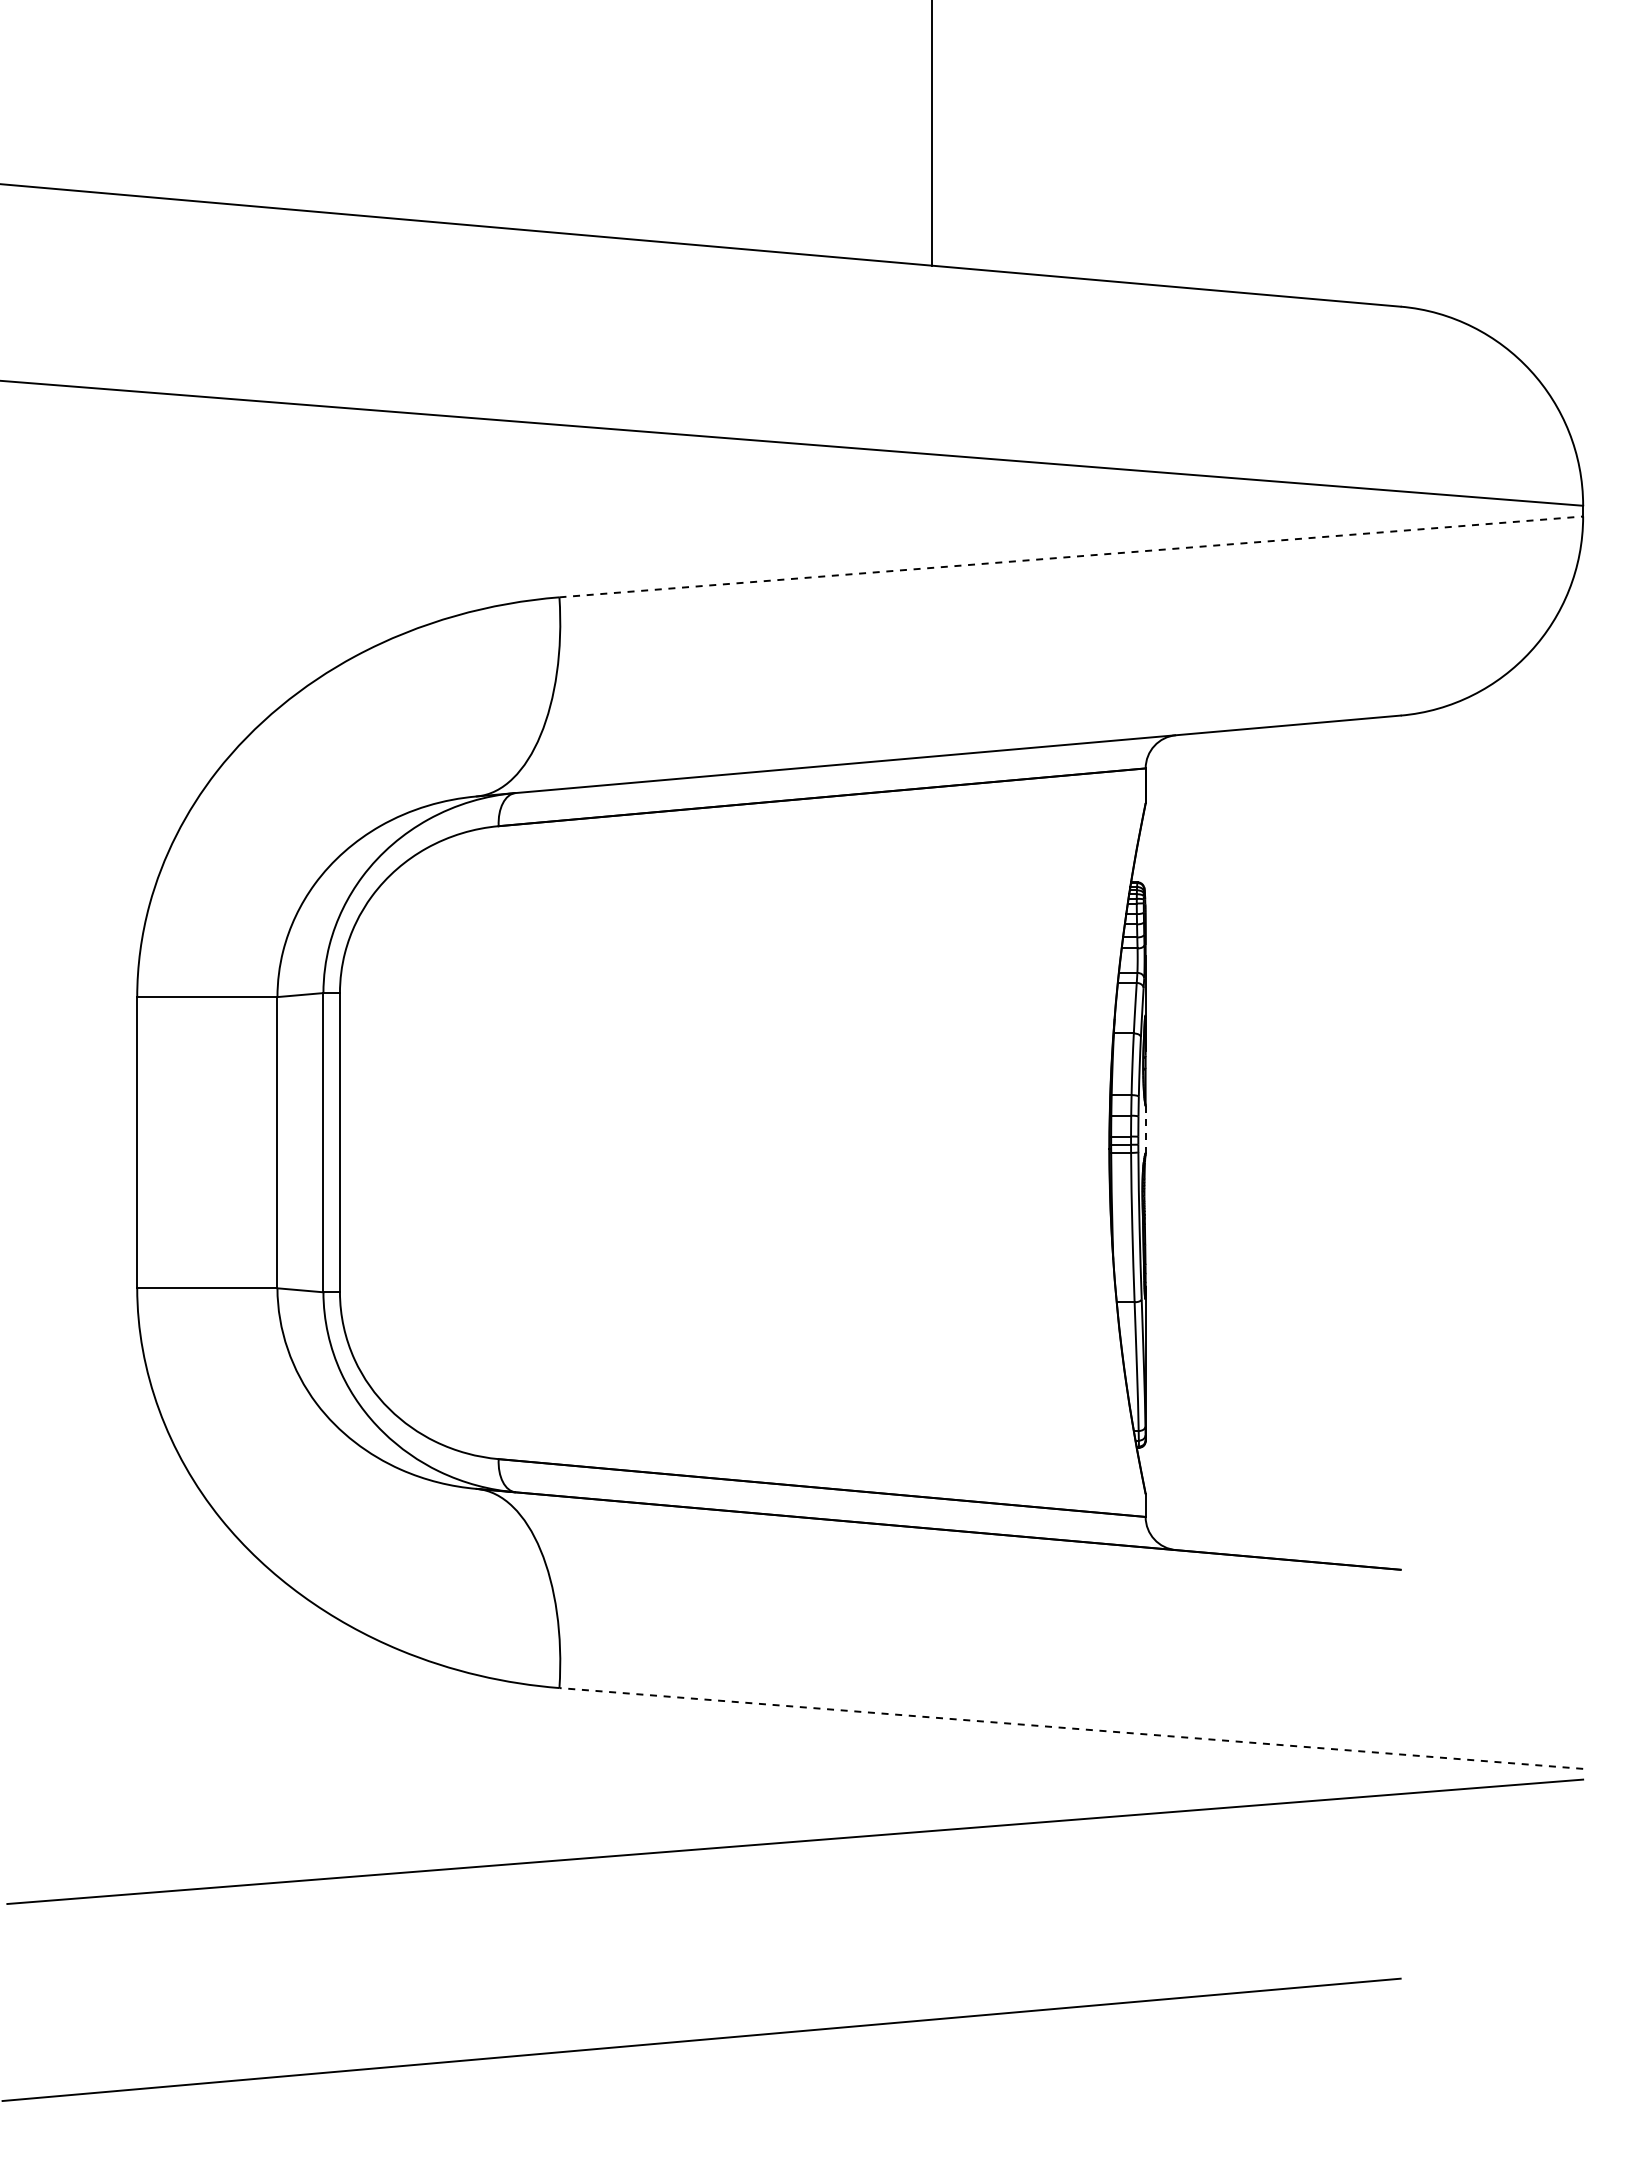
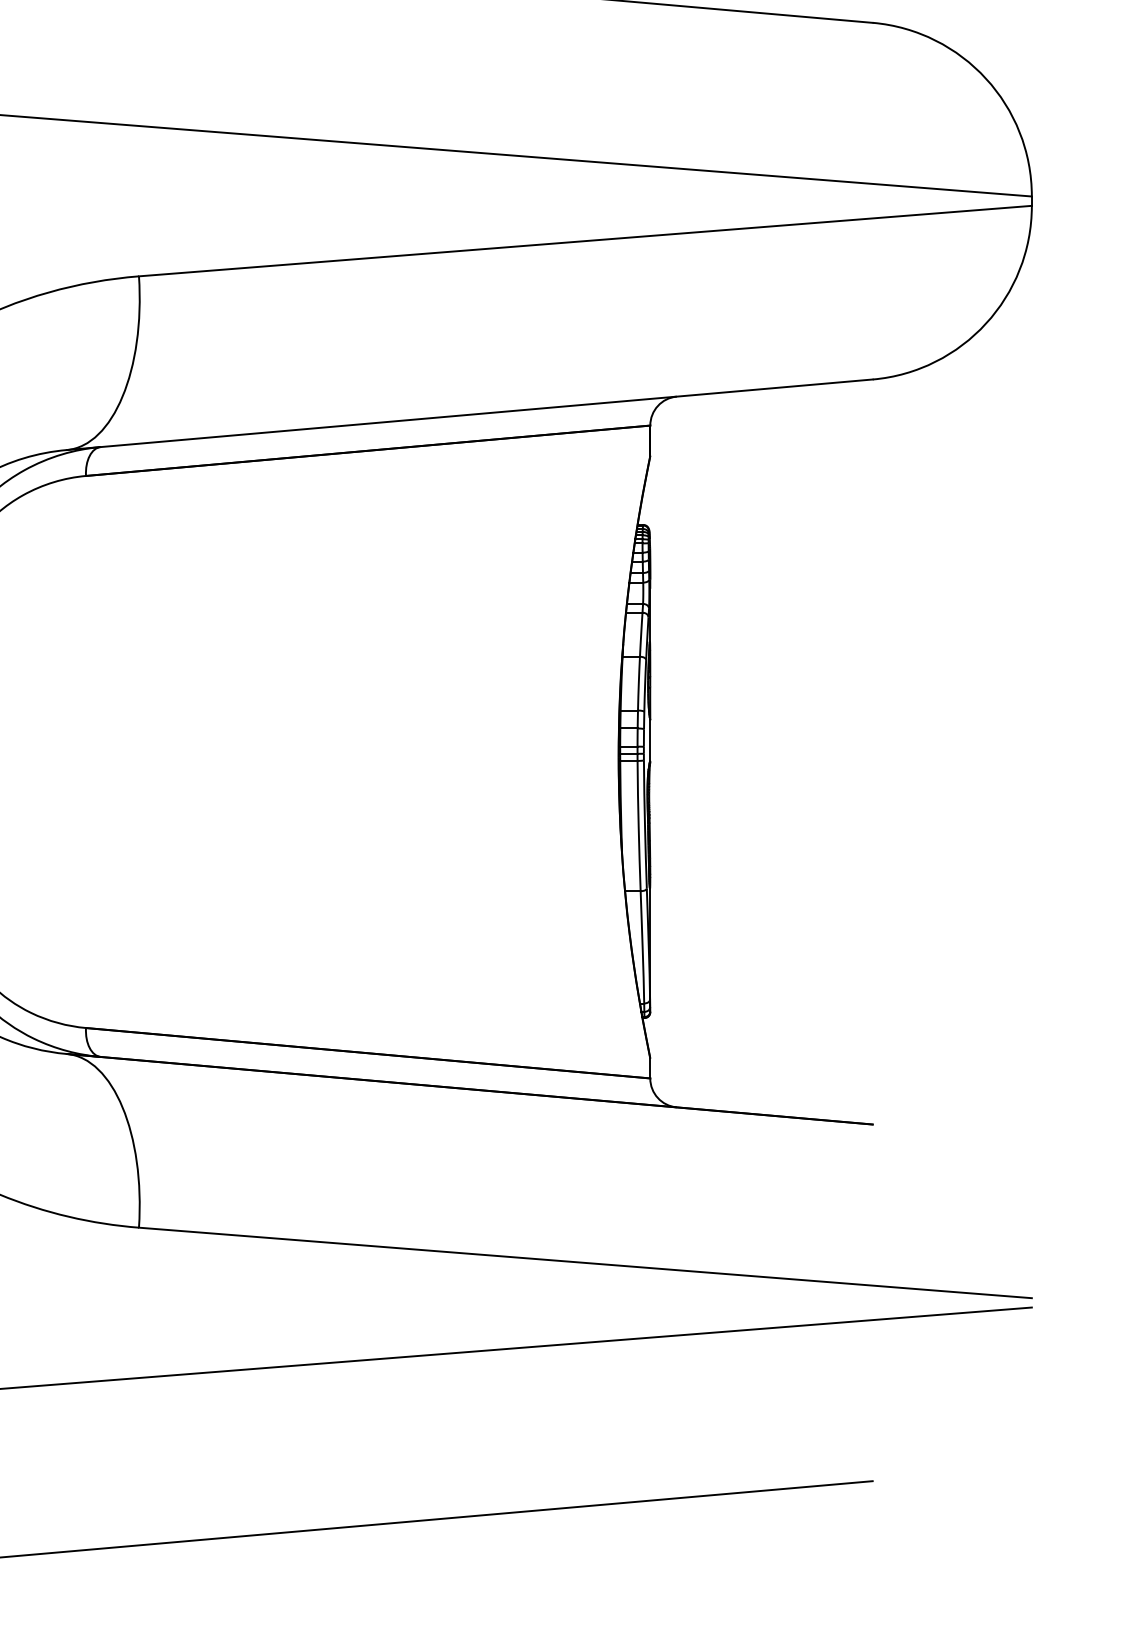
line: (1071, 556) -> (585, 240), dashed -> solid
line: (1145, 1128) -> (650, 739), dashed -> solid
line: (1070, 1728) -> (584, 1262), dashed -> solid

